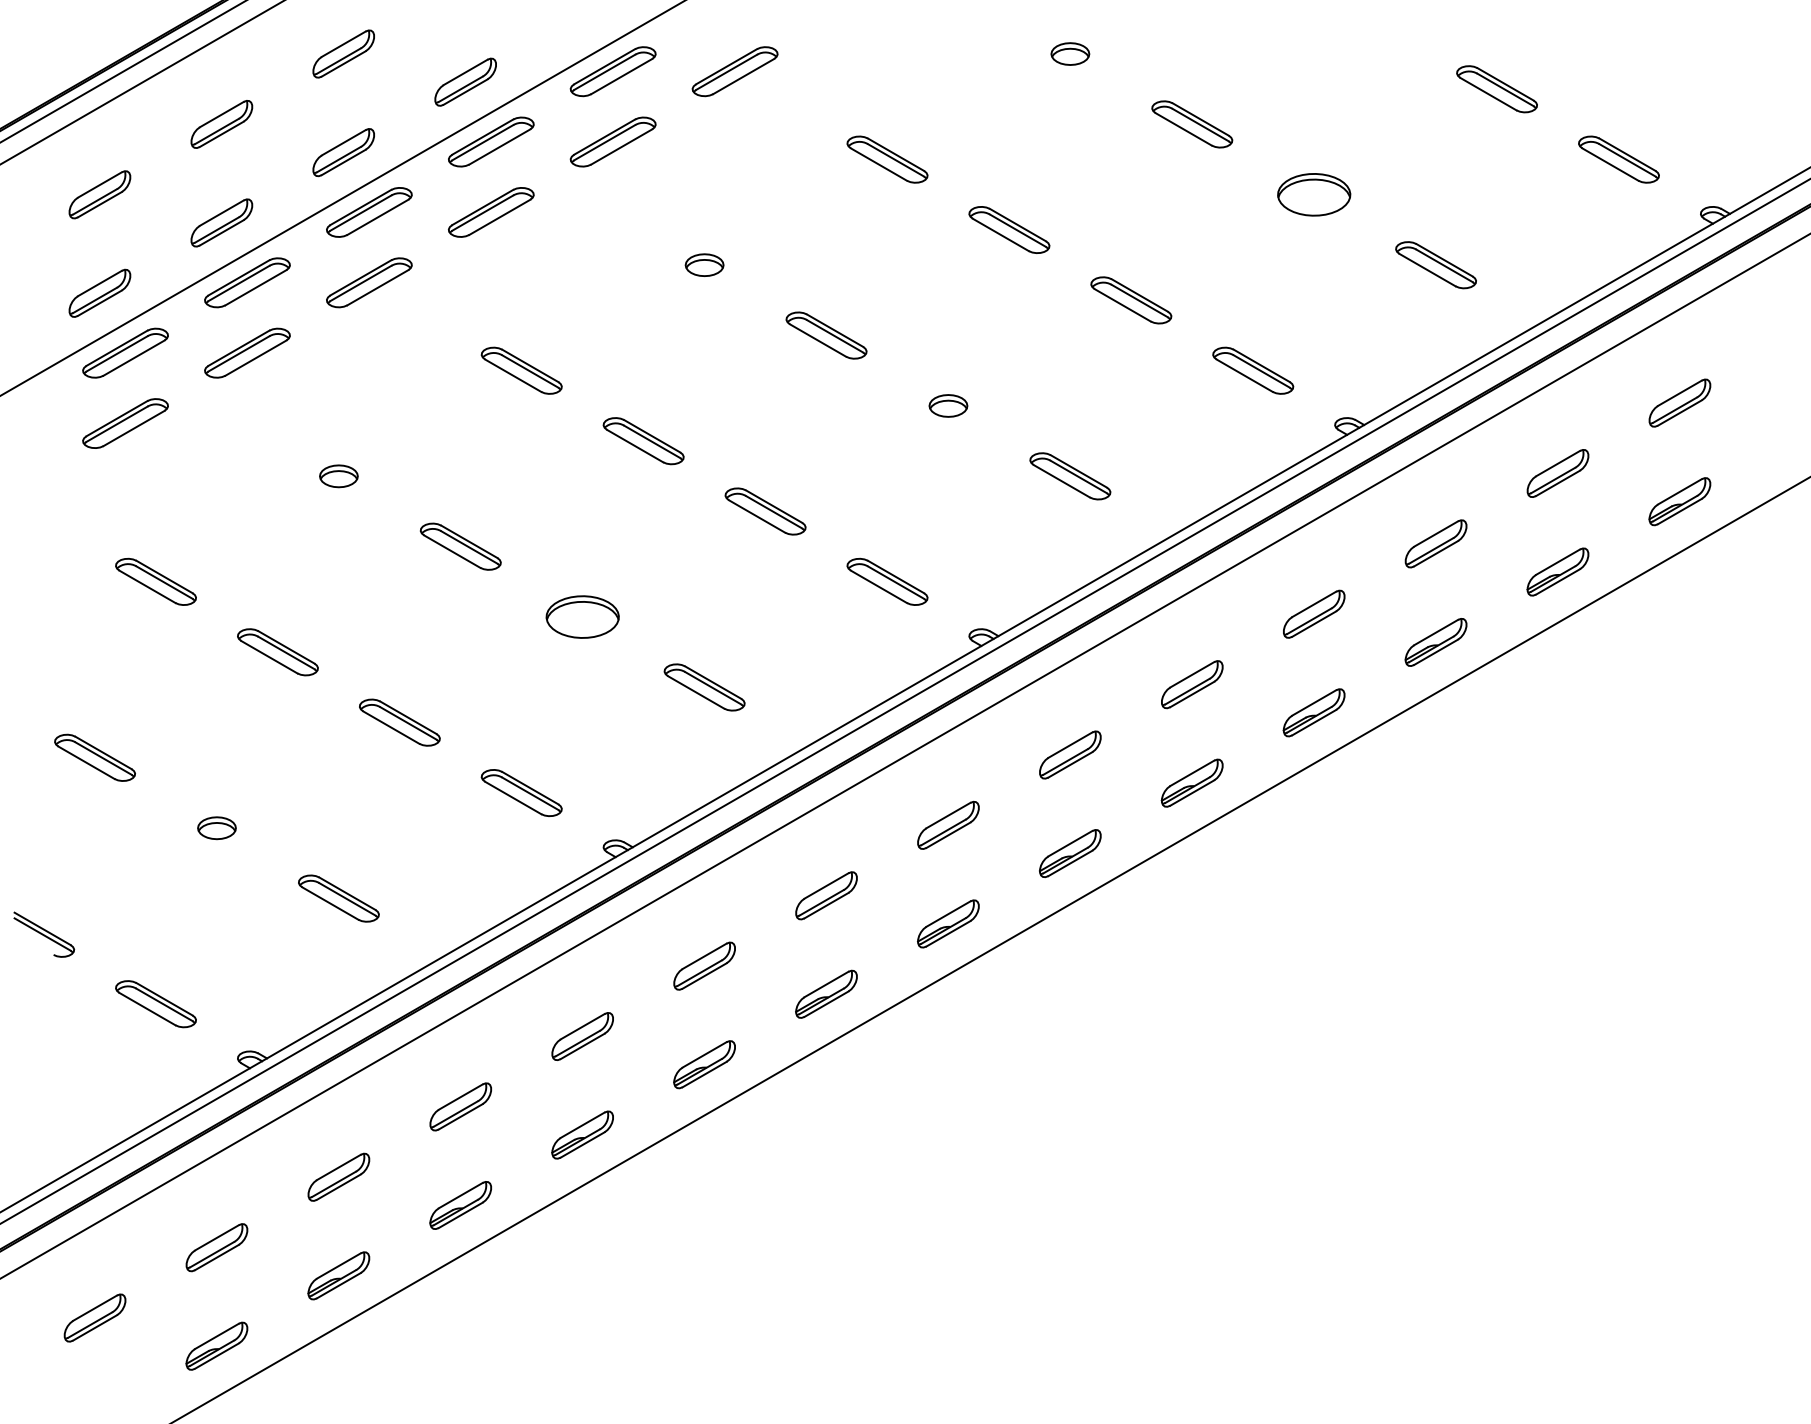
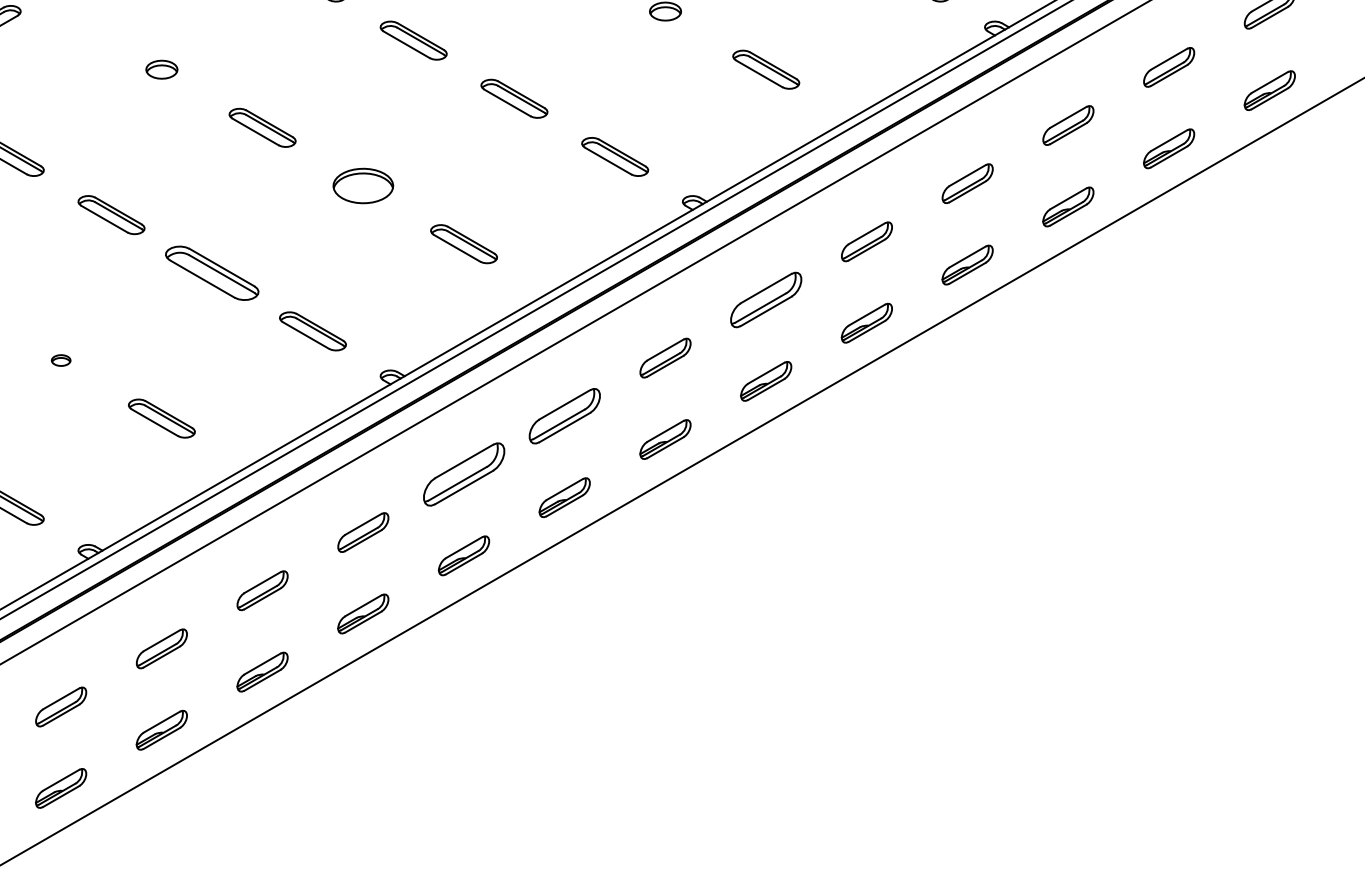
part: (399, 722) -> (211, 273), size x1.4
part: (1070, 754) -> (766, 299), size x1.4
part: (216, 828) -> (60, 360), size x0.6
part: (826, 895) -> (564, 416), size x1.4
part: (704, 965) -> (463, 473), size x1.6

